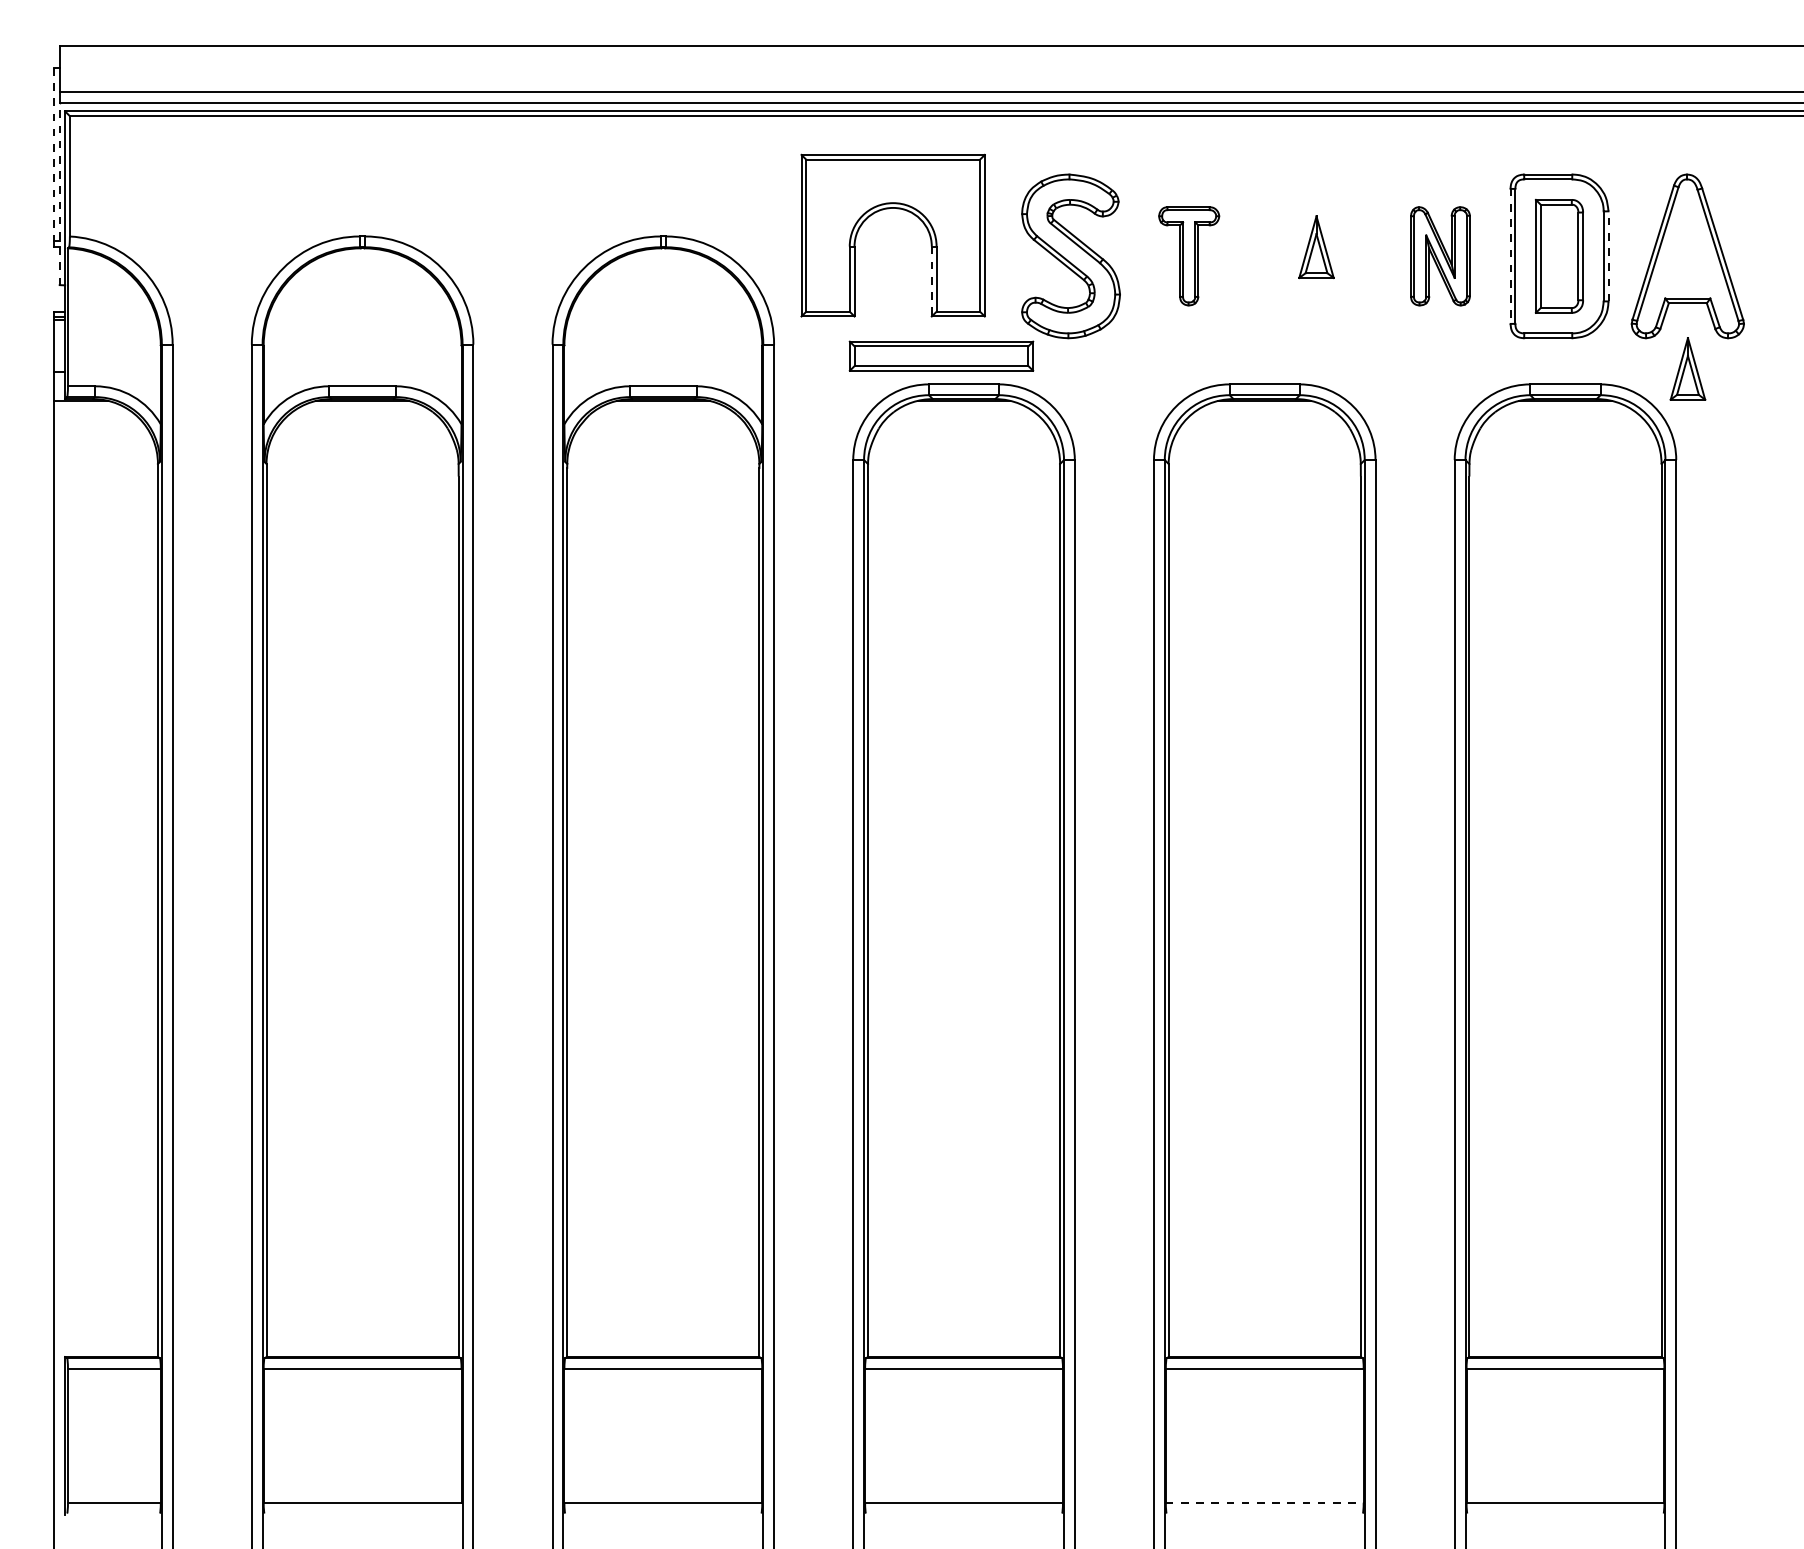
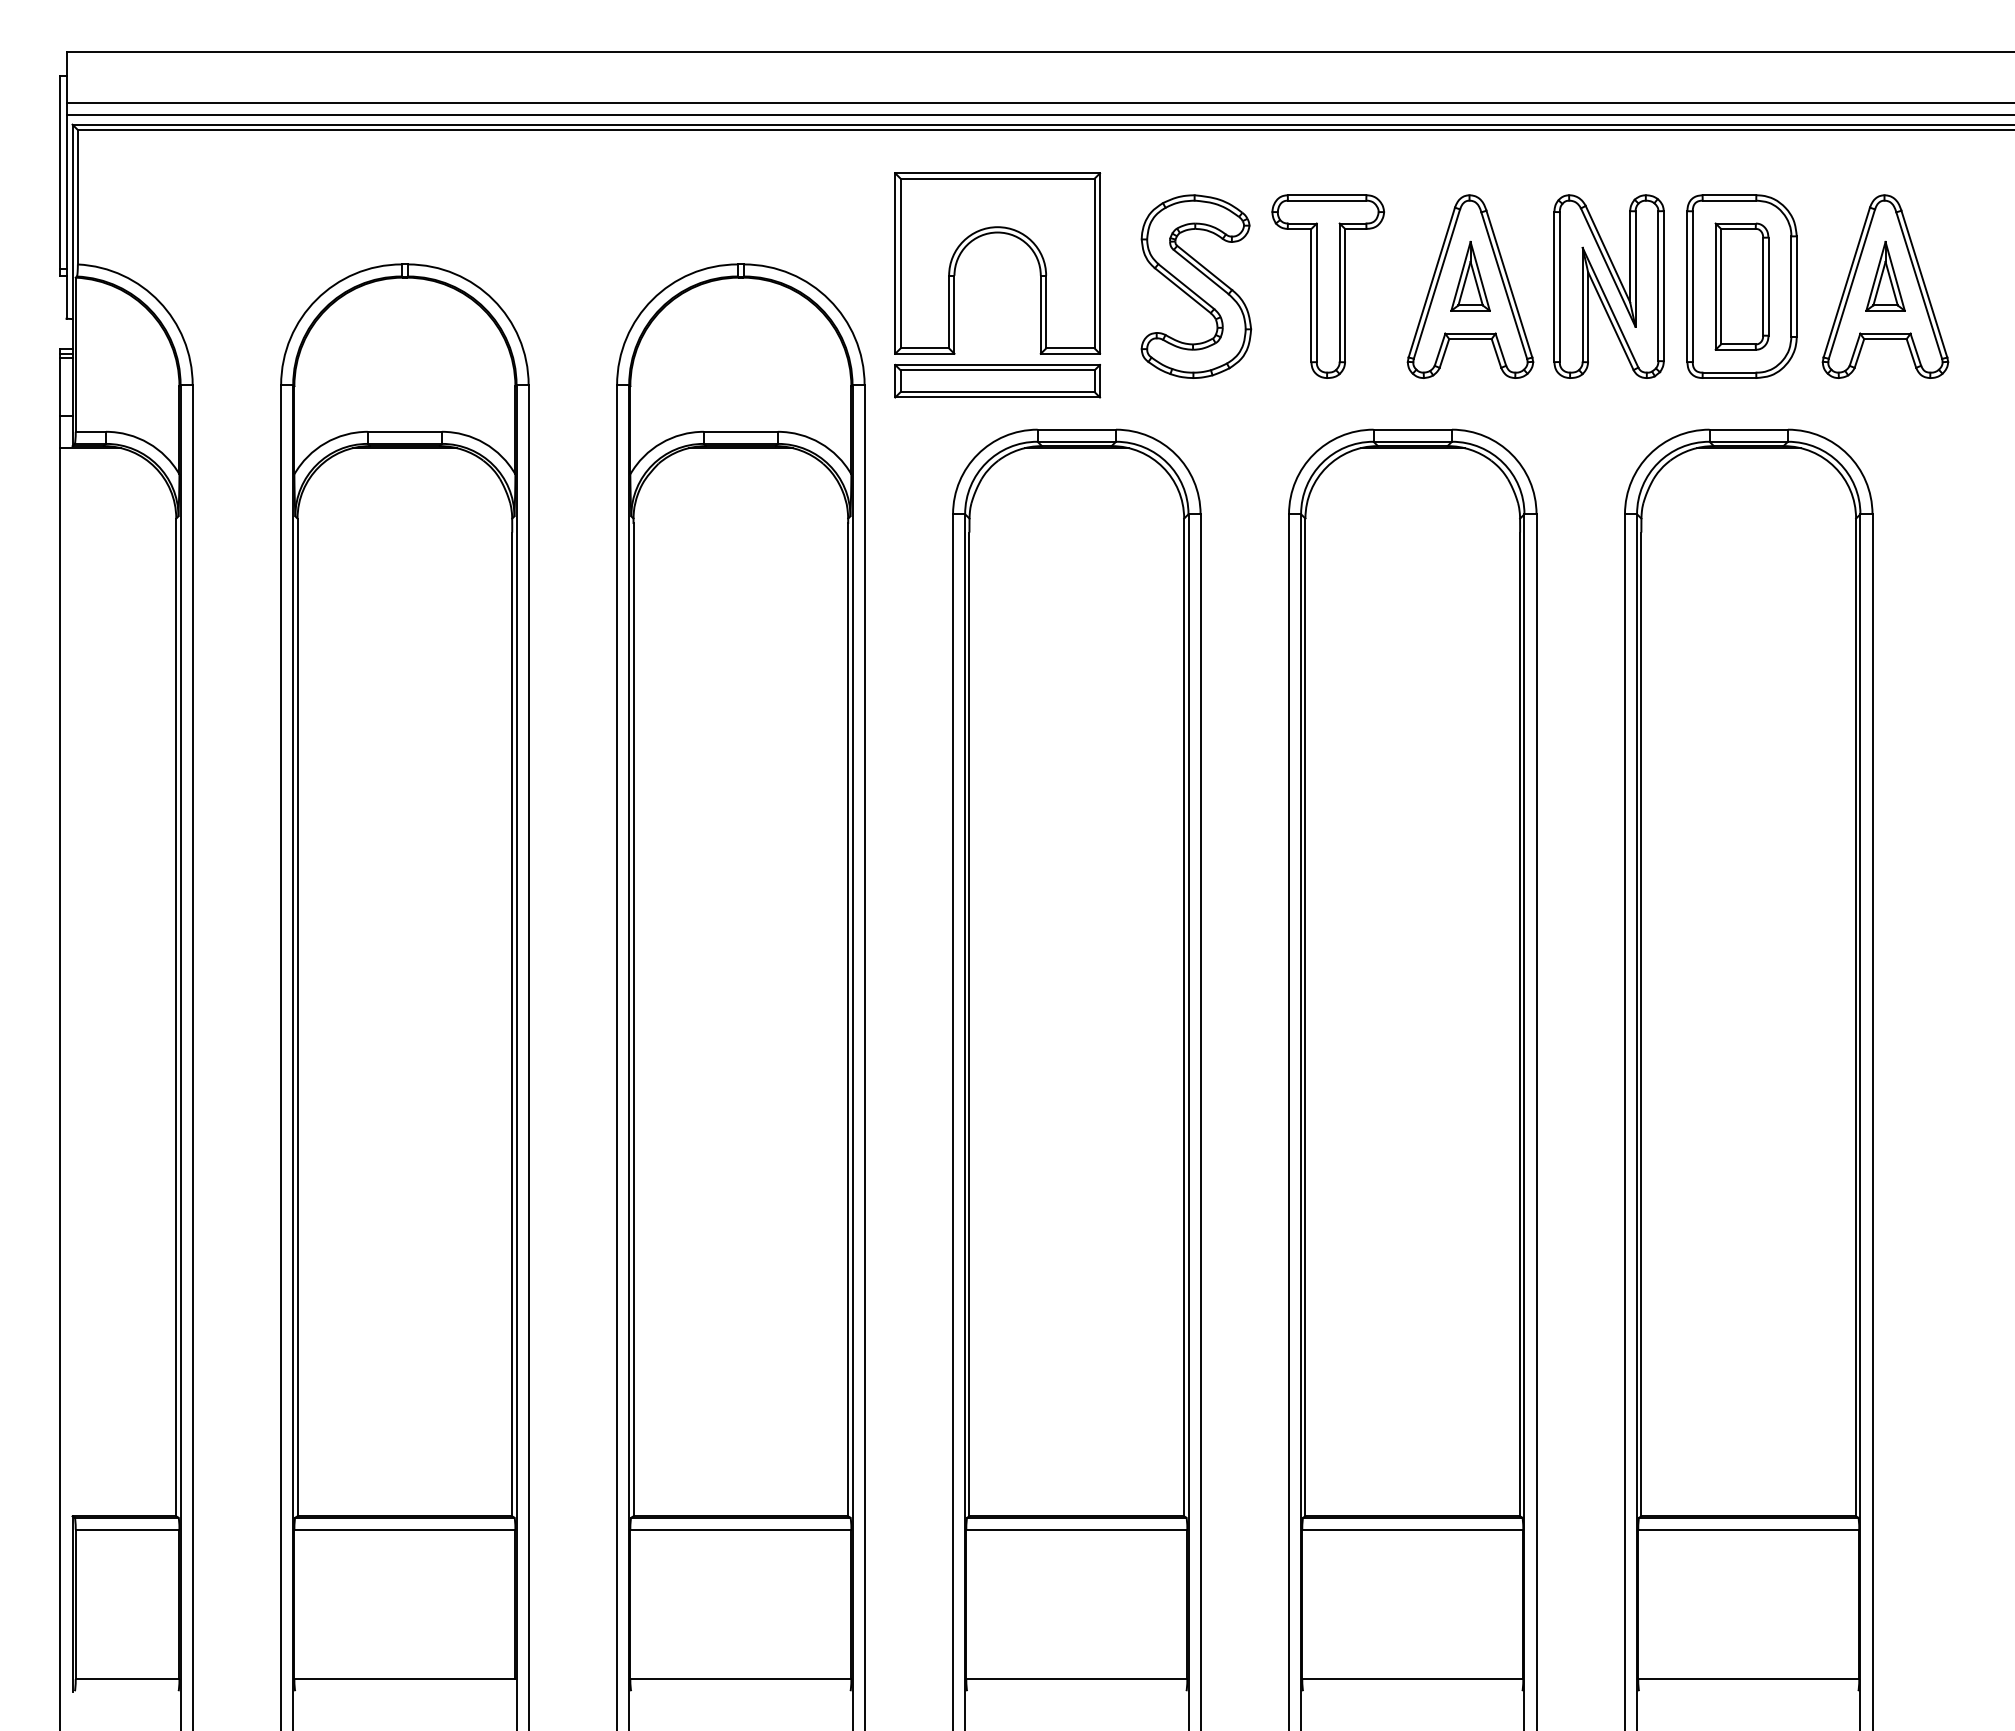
line: (54, 155) -> (60, 173), dashed -> solid
line: (59, 193) -> (66, 216), dashed -> solid
part: (1189, 256) -> (1328, 286), size x1.67
part: (1316, 256) -> (1470, 286), added
part: (1439, 256) -> (1608, 286), size x1.67
line: (1608, 256) -> (1796, 286), dashed -> solid
line: (1510, 257) -> (1687, 287), dashed -> solid
line: (931, 282) -> (1040, 315), dashed -> solid
part: (941, 355) -> (997, 380), moved
part: (1687, 368) -> (1885, 275), moved
line: (1264, 1503) -> (1412, 1679), dashed -> solid

